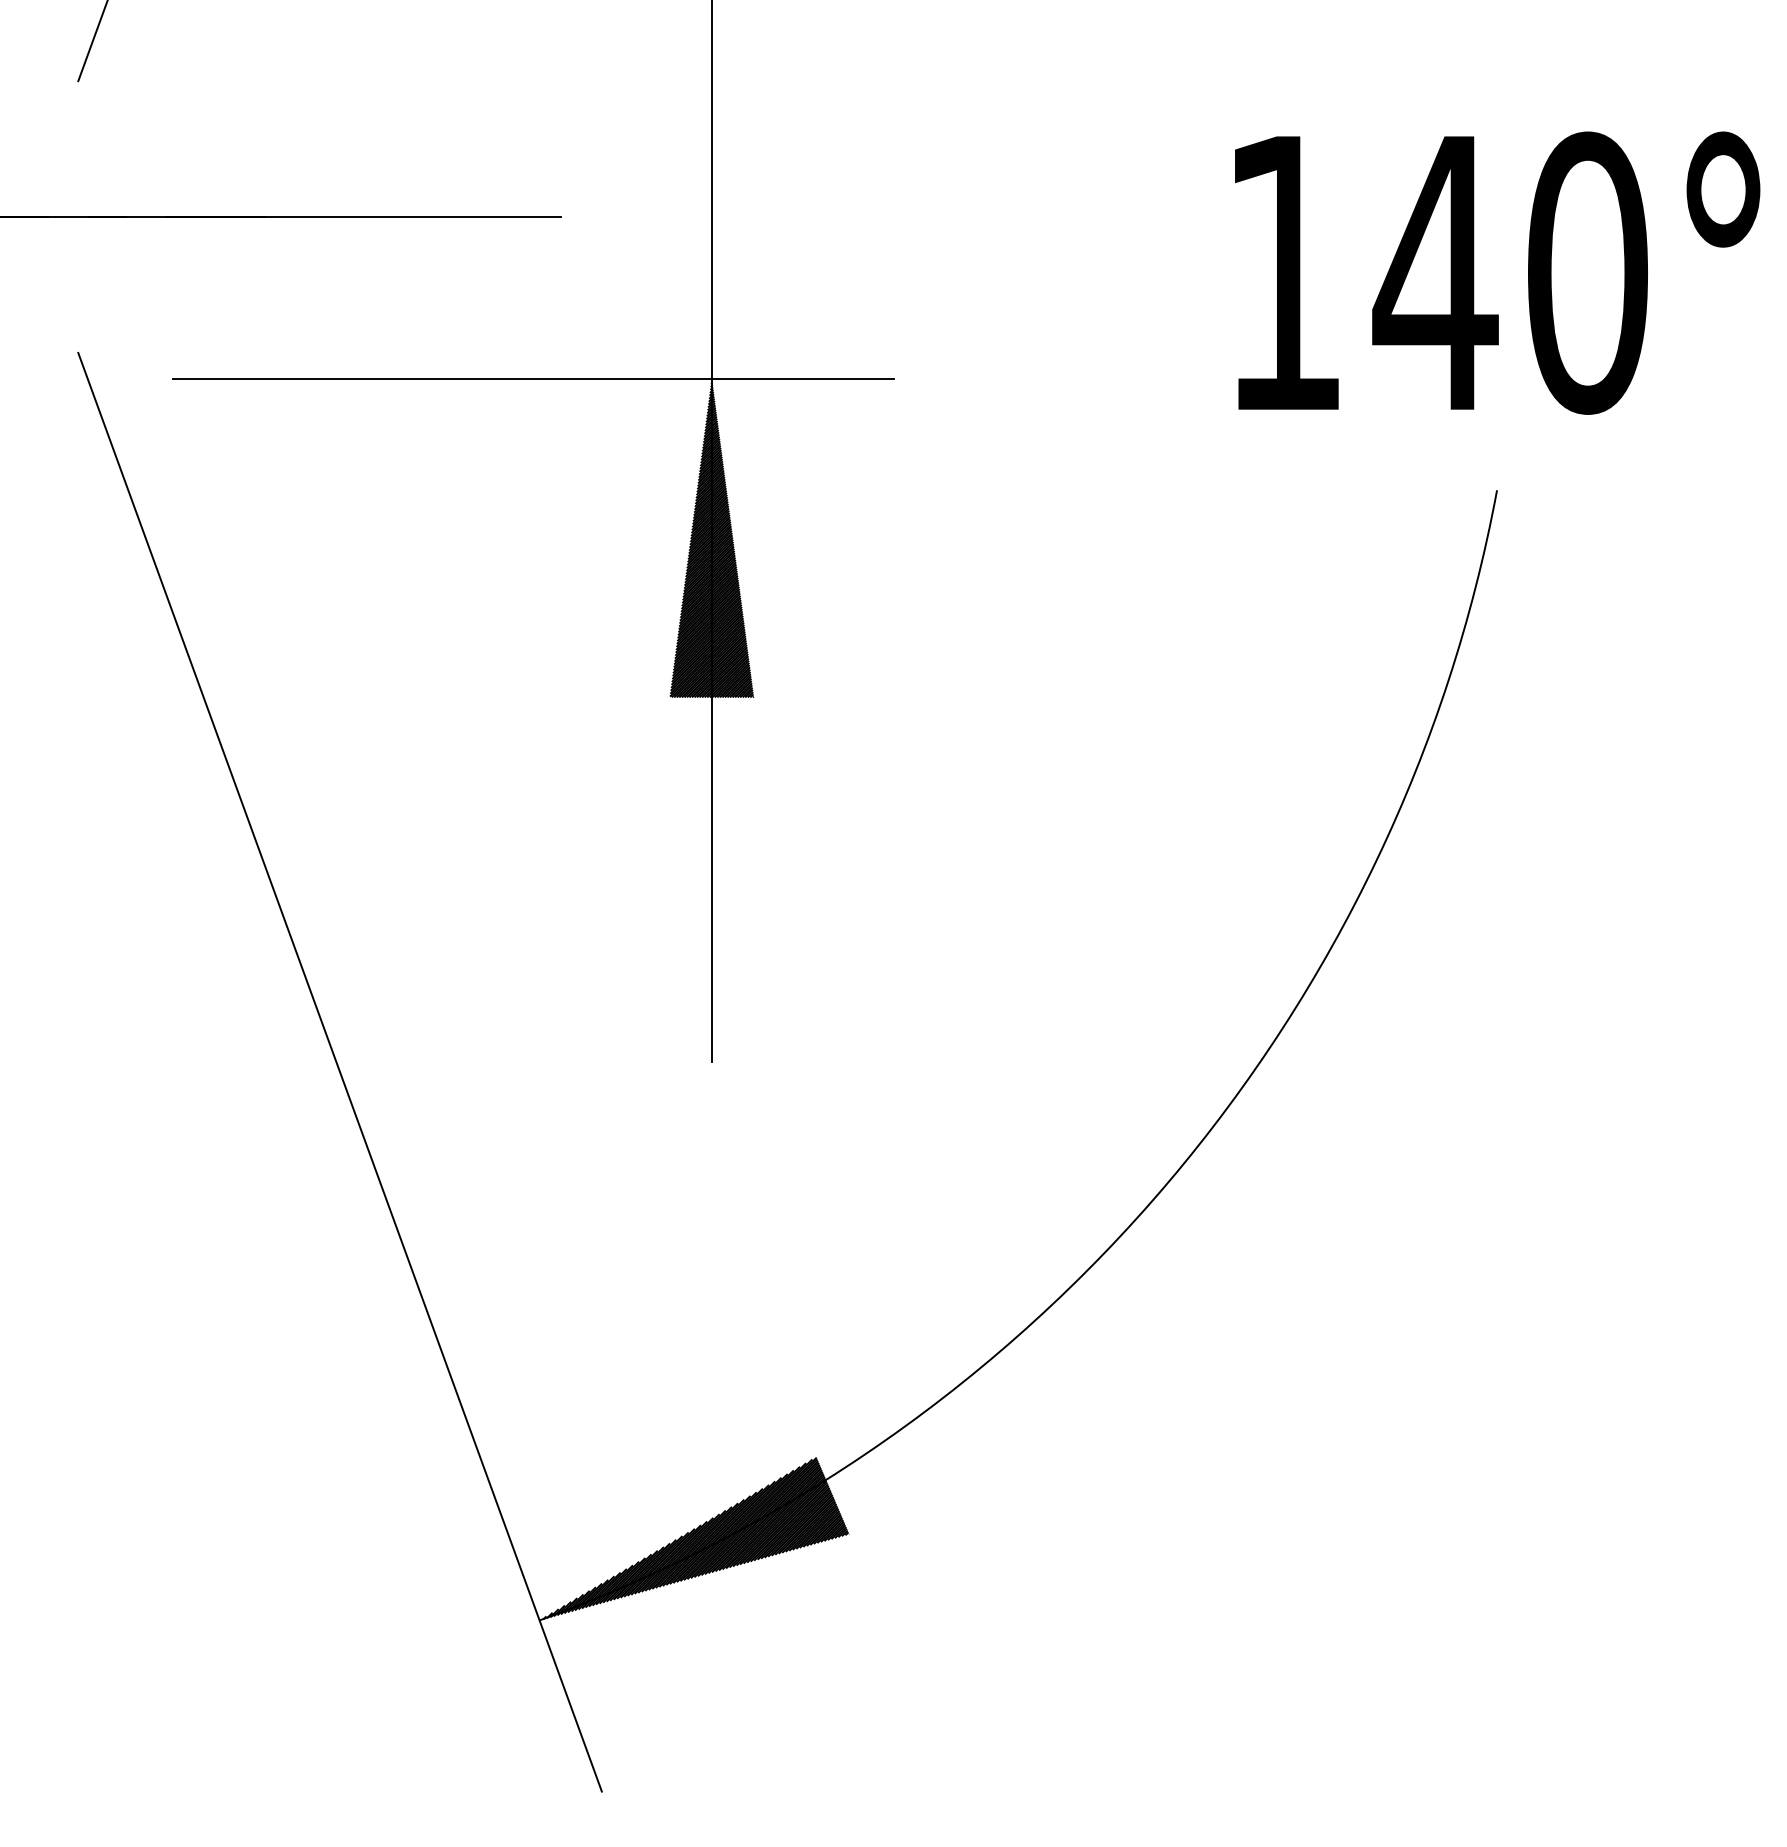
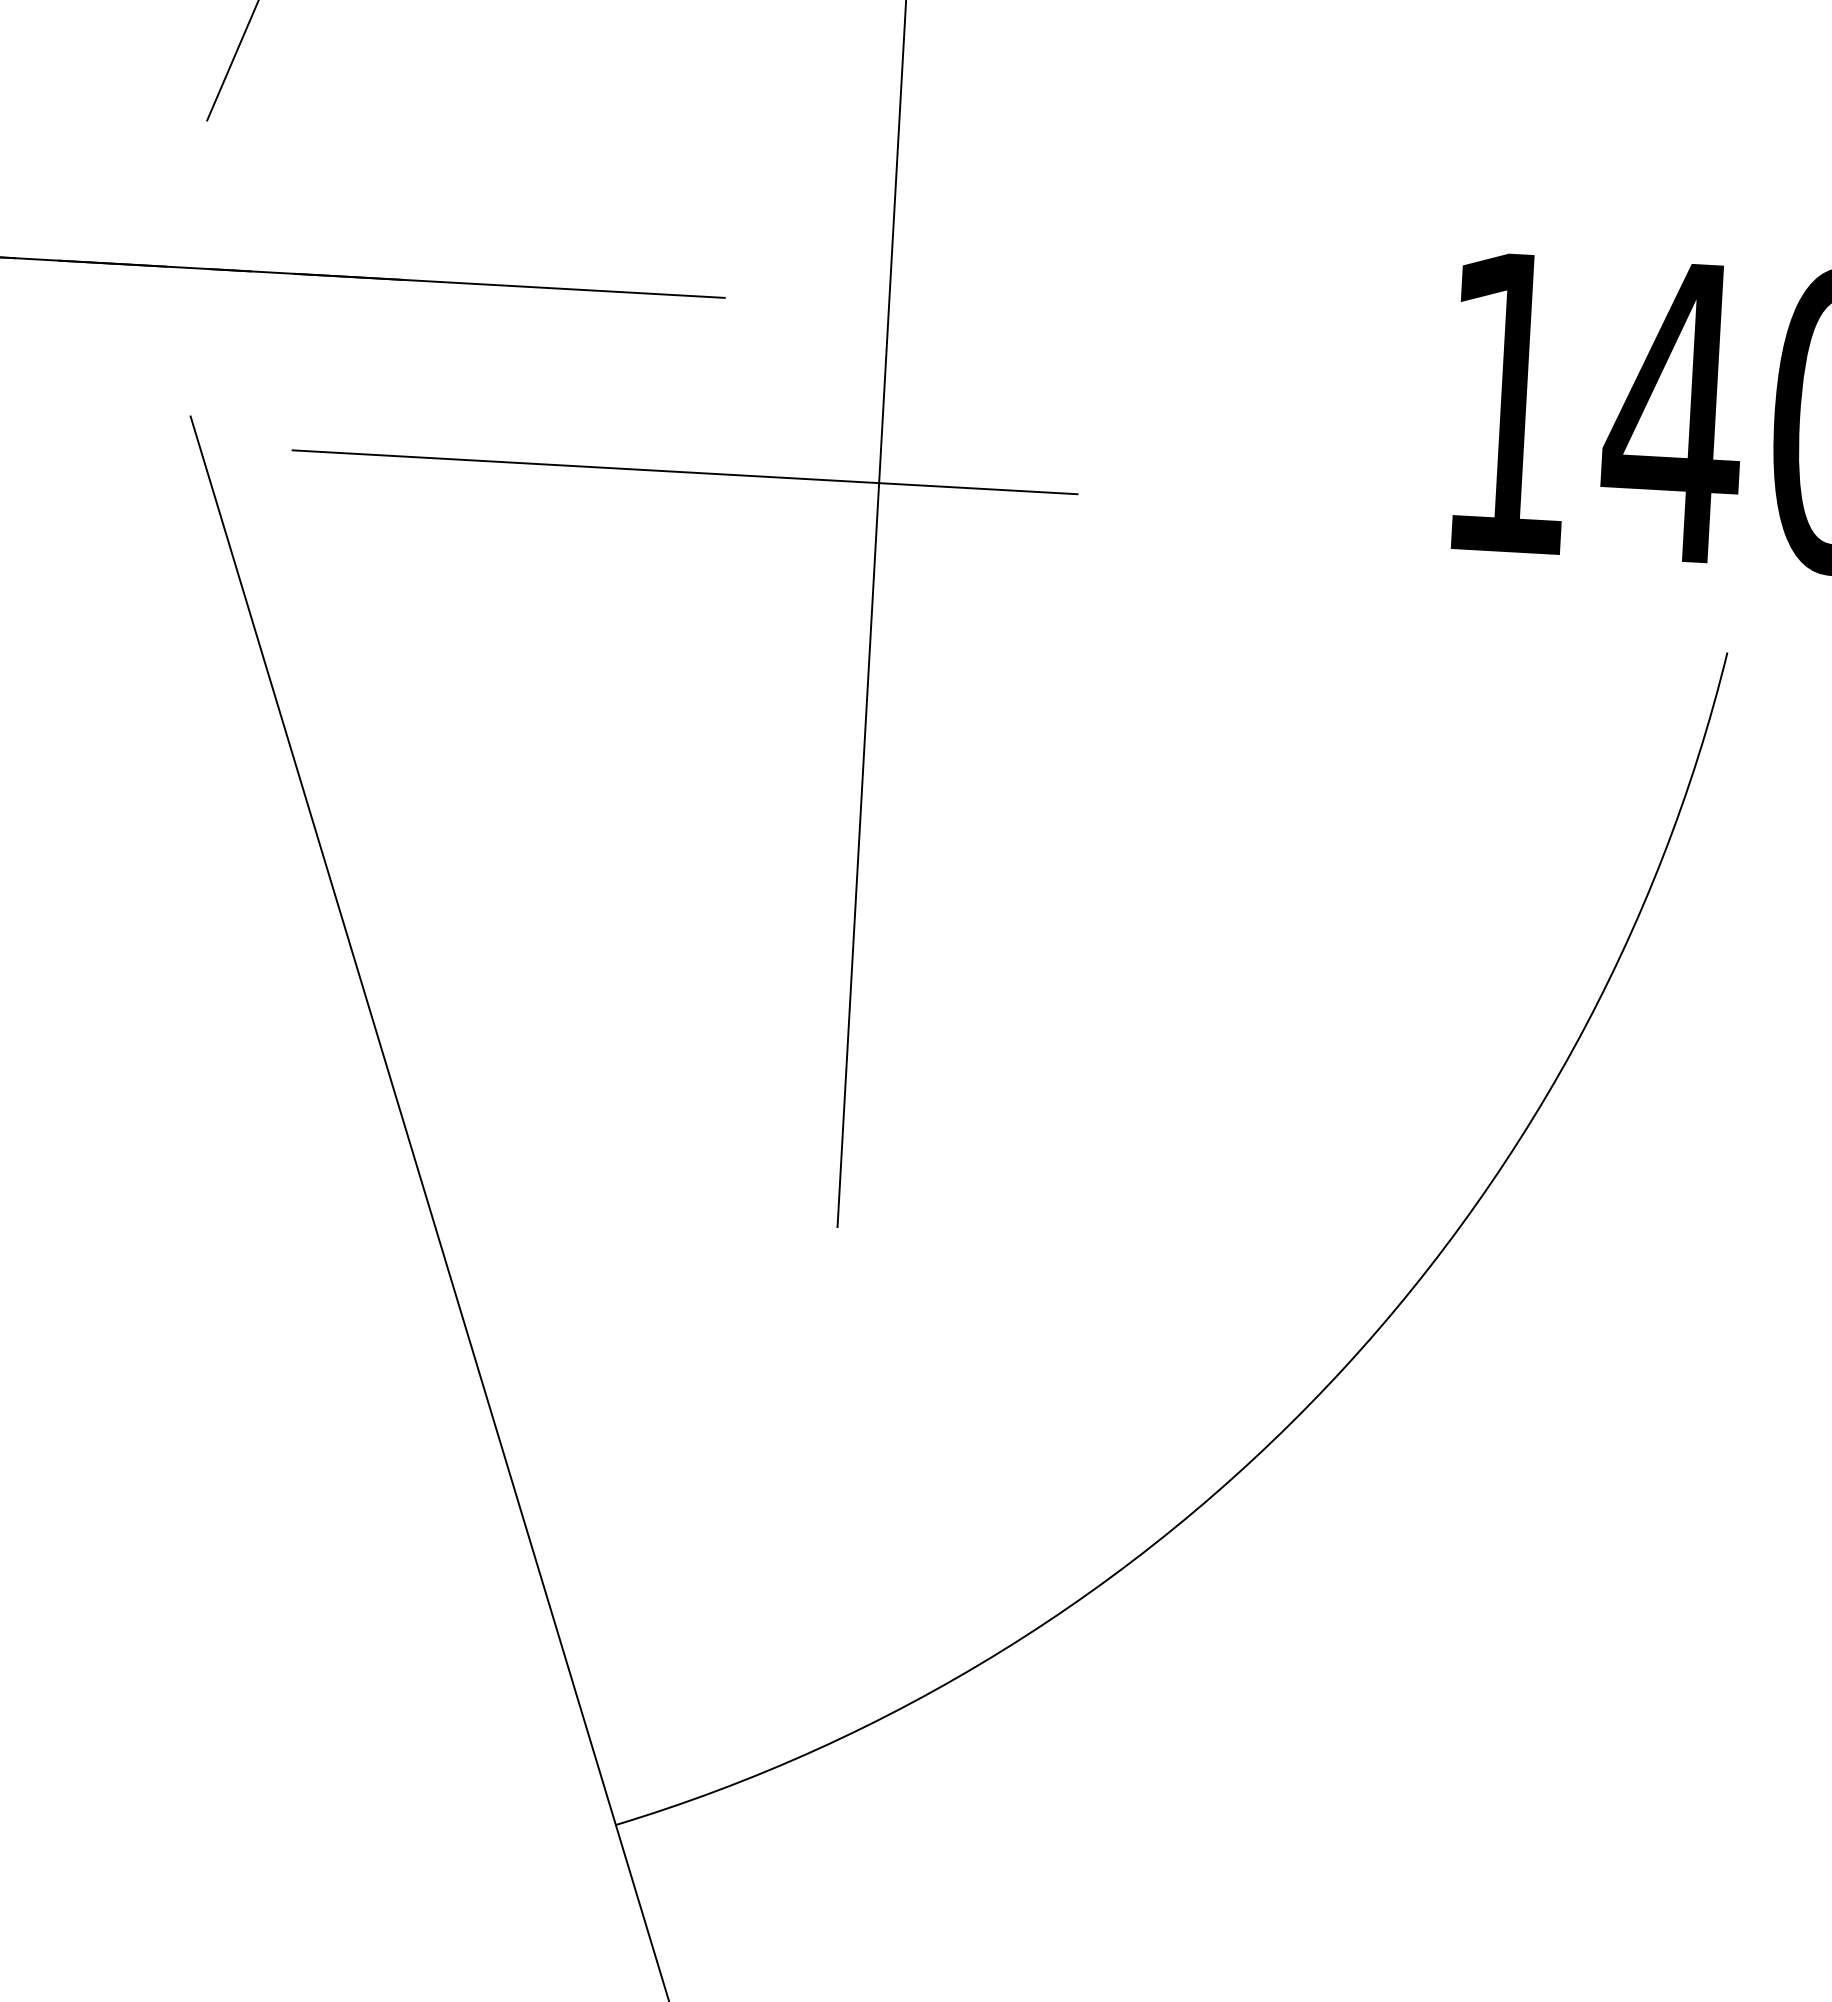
hatch: (711, 538) -> (868, 657), removed
hatch: (694, 1538) -> (789, 1745), removed

